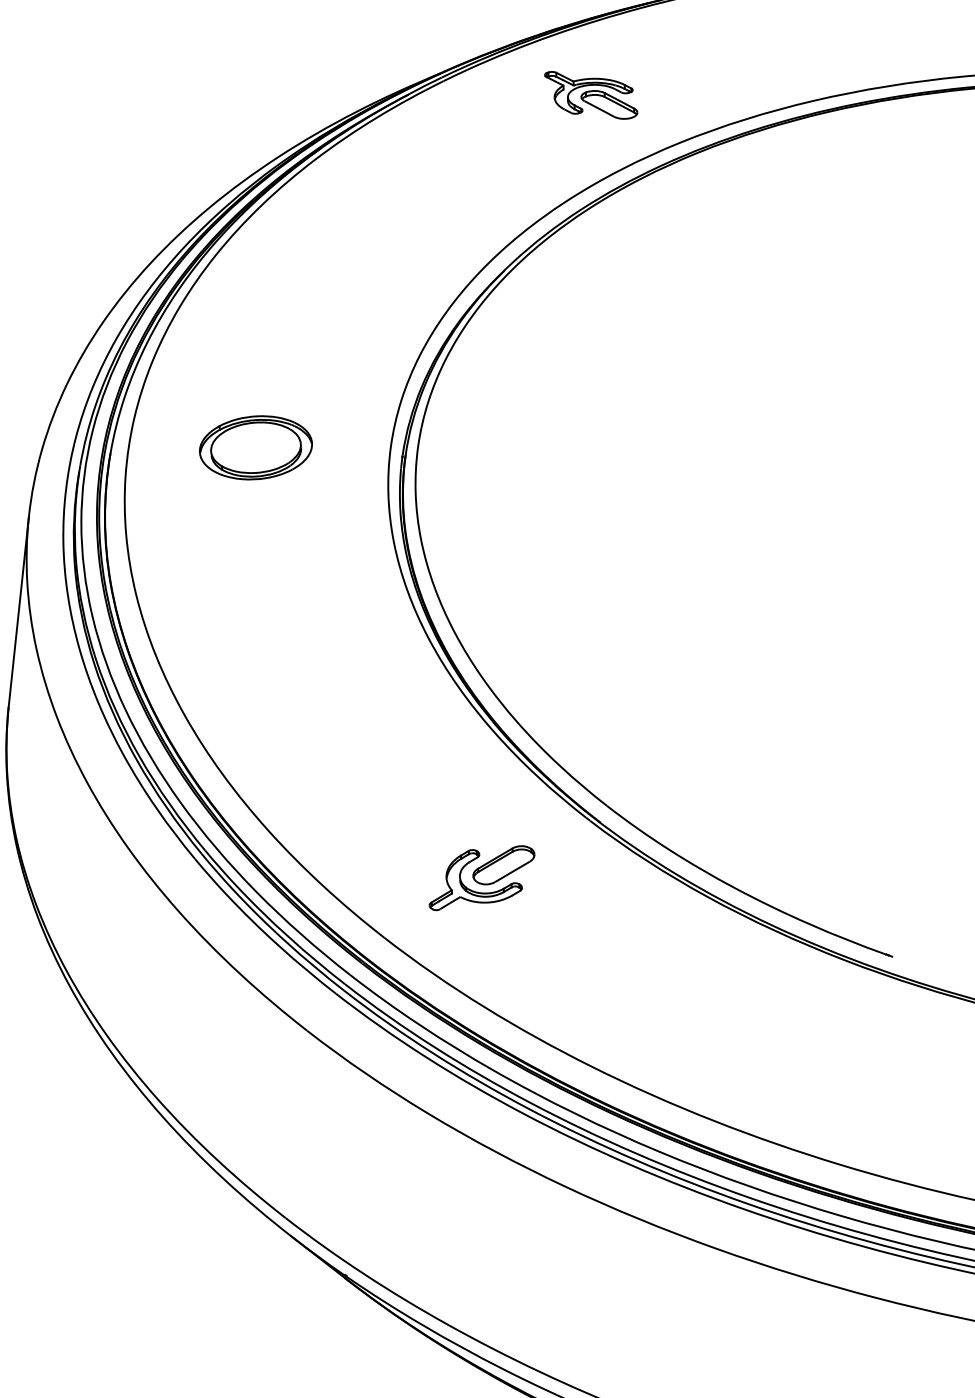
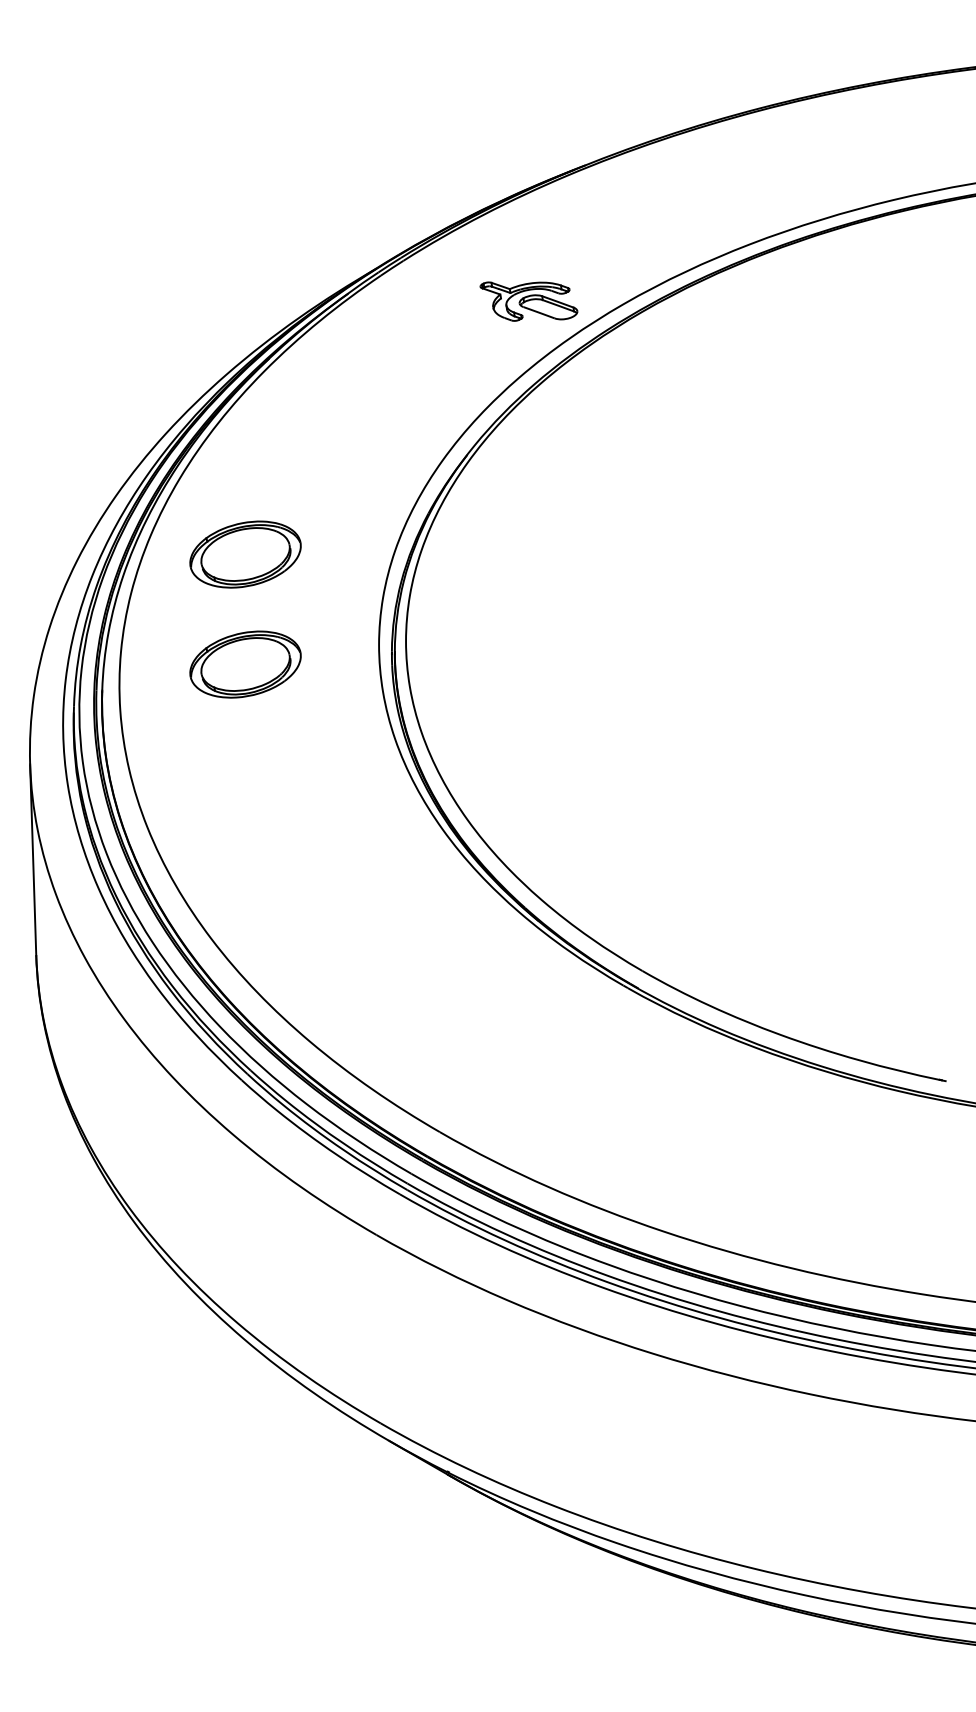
part: (590, 96) -> (528, 301), moved
part: (271, 338) -> (245, 554), added
part: (481, 877) -> (528, 1059), removed

